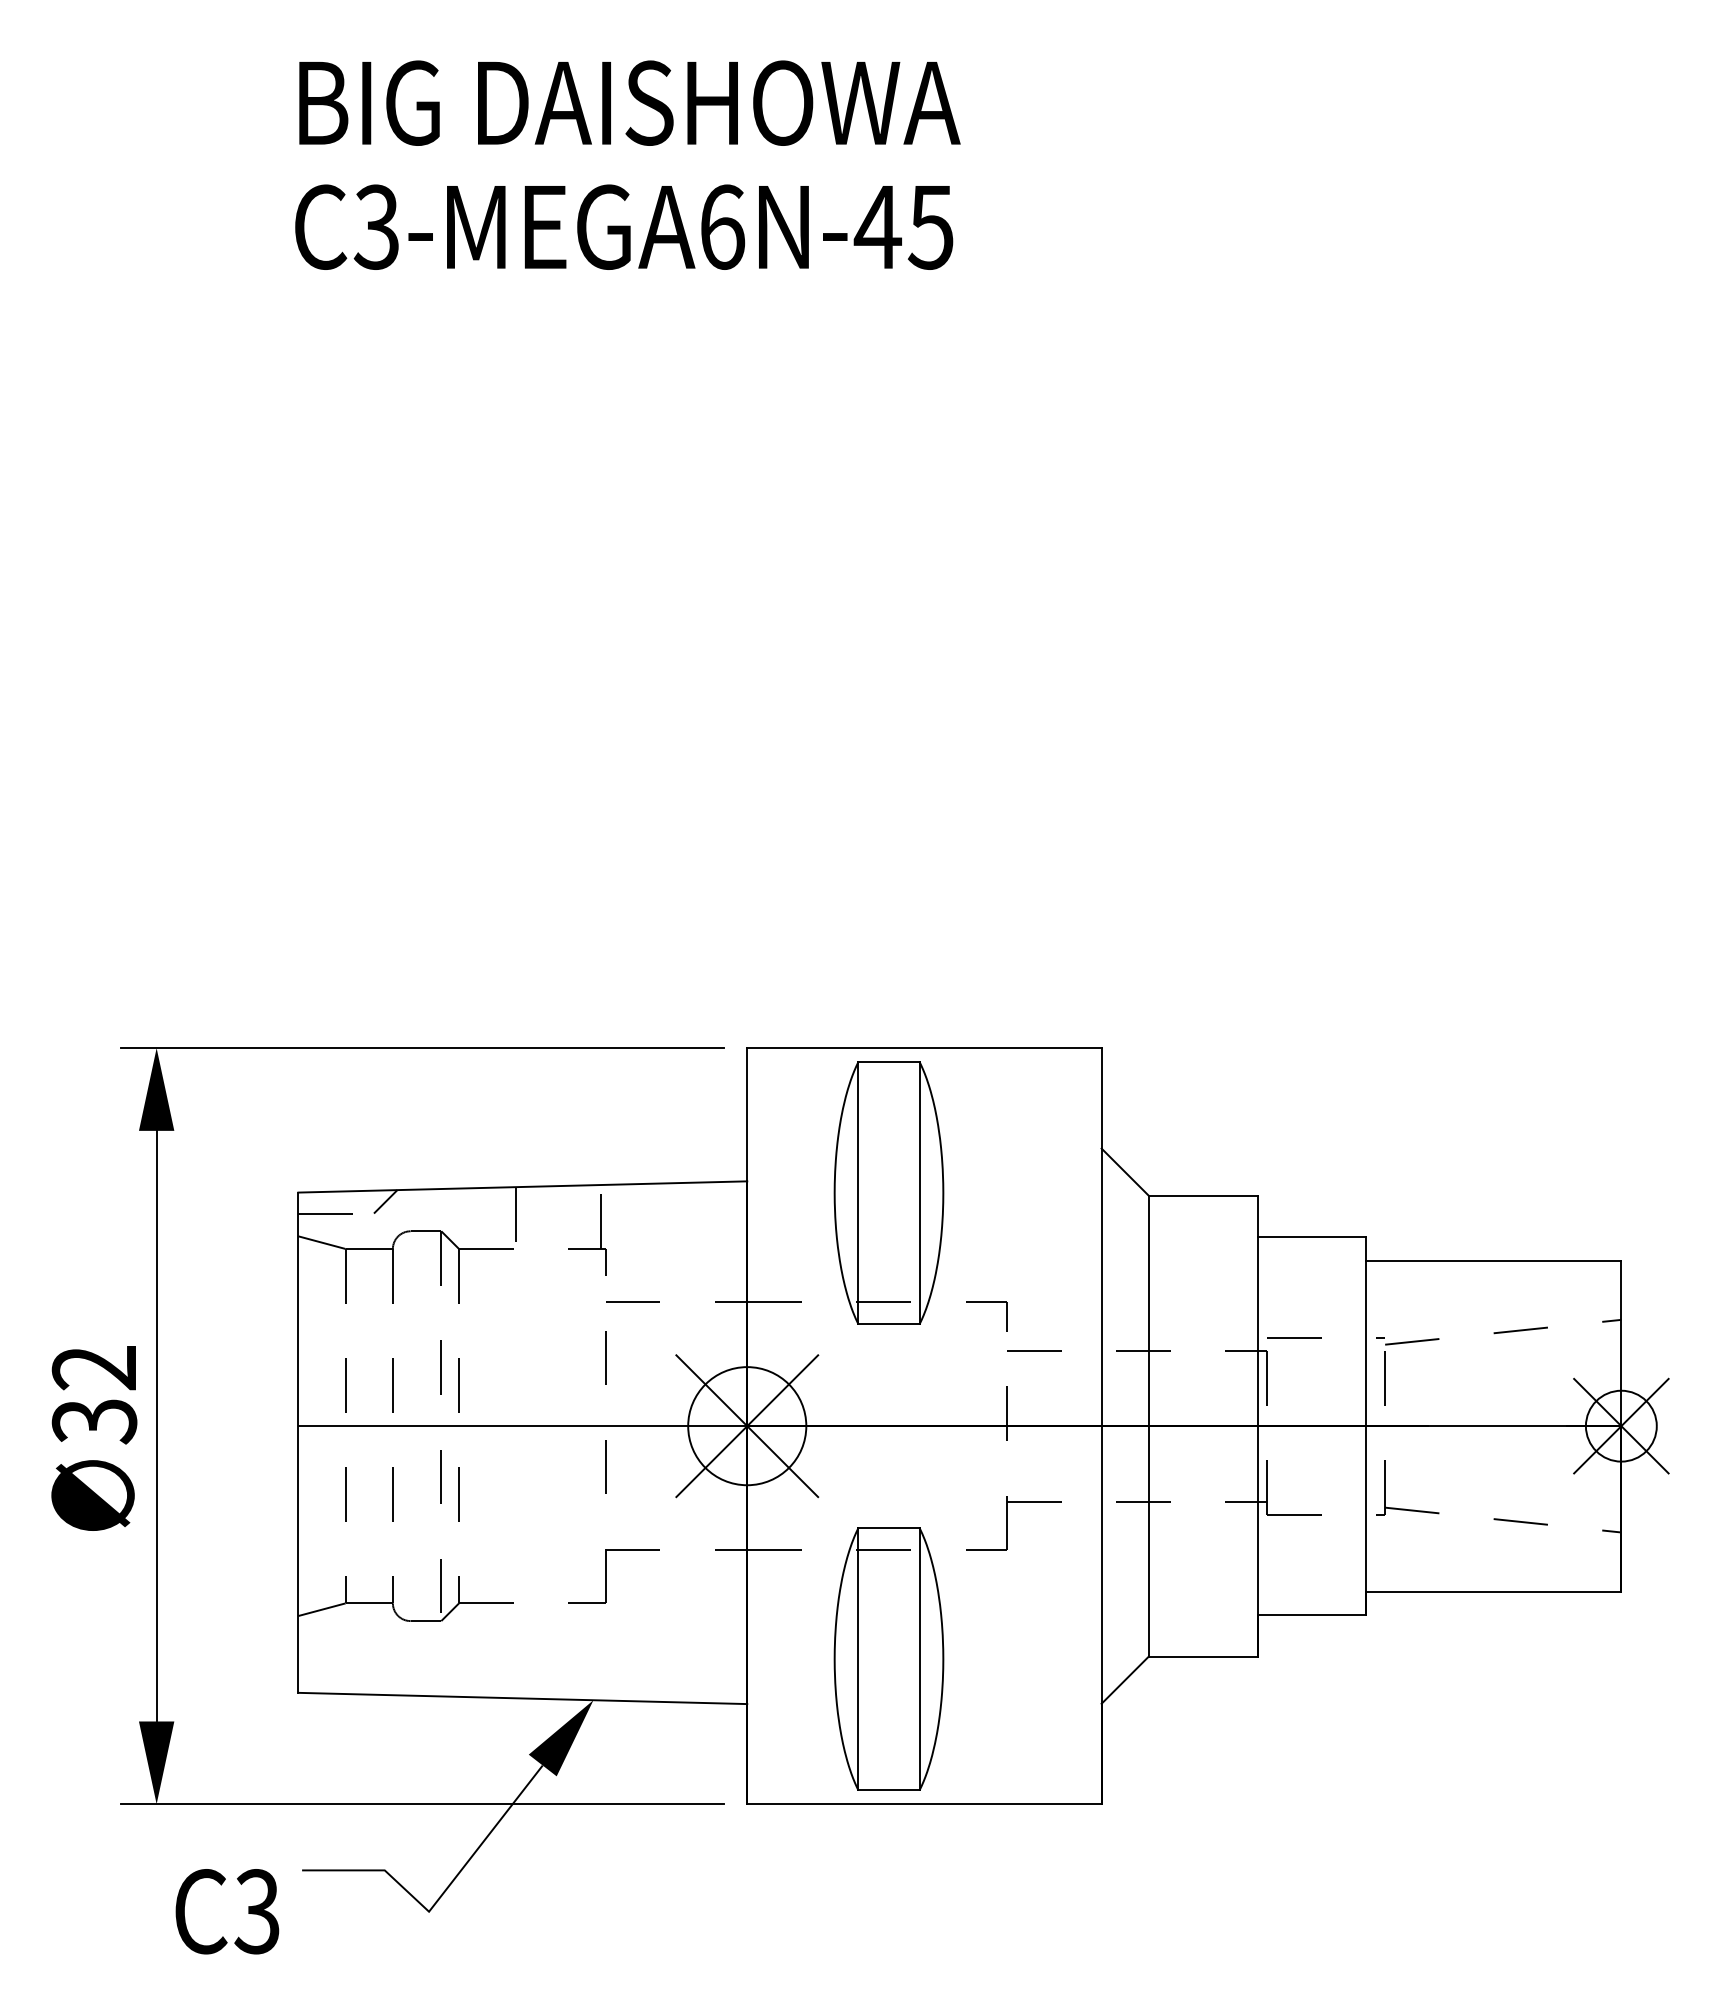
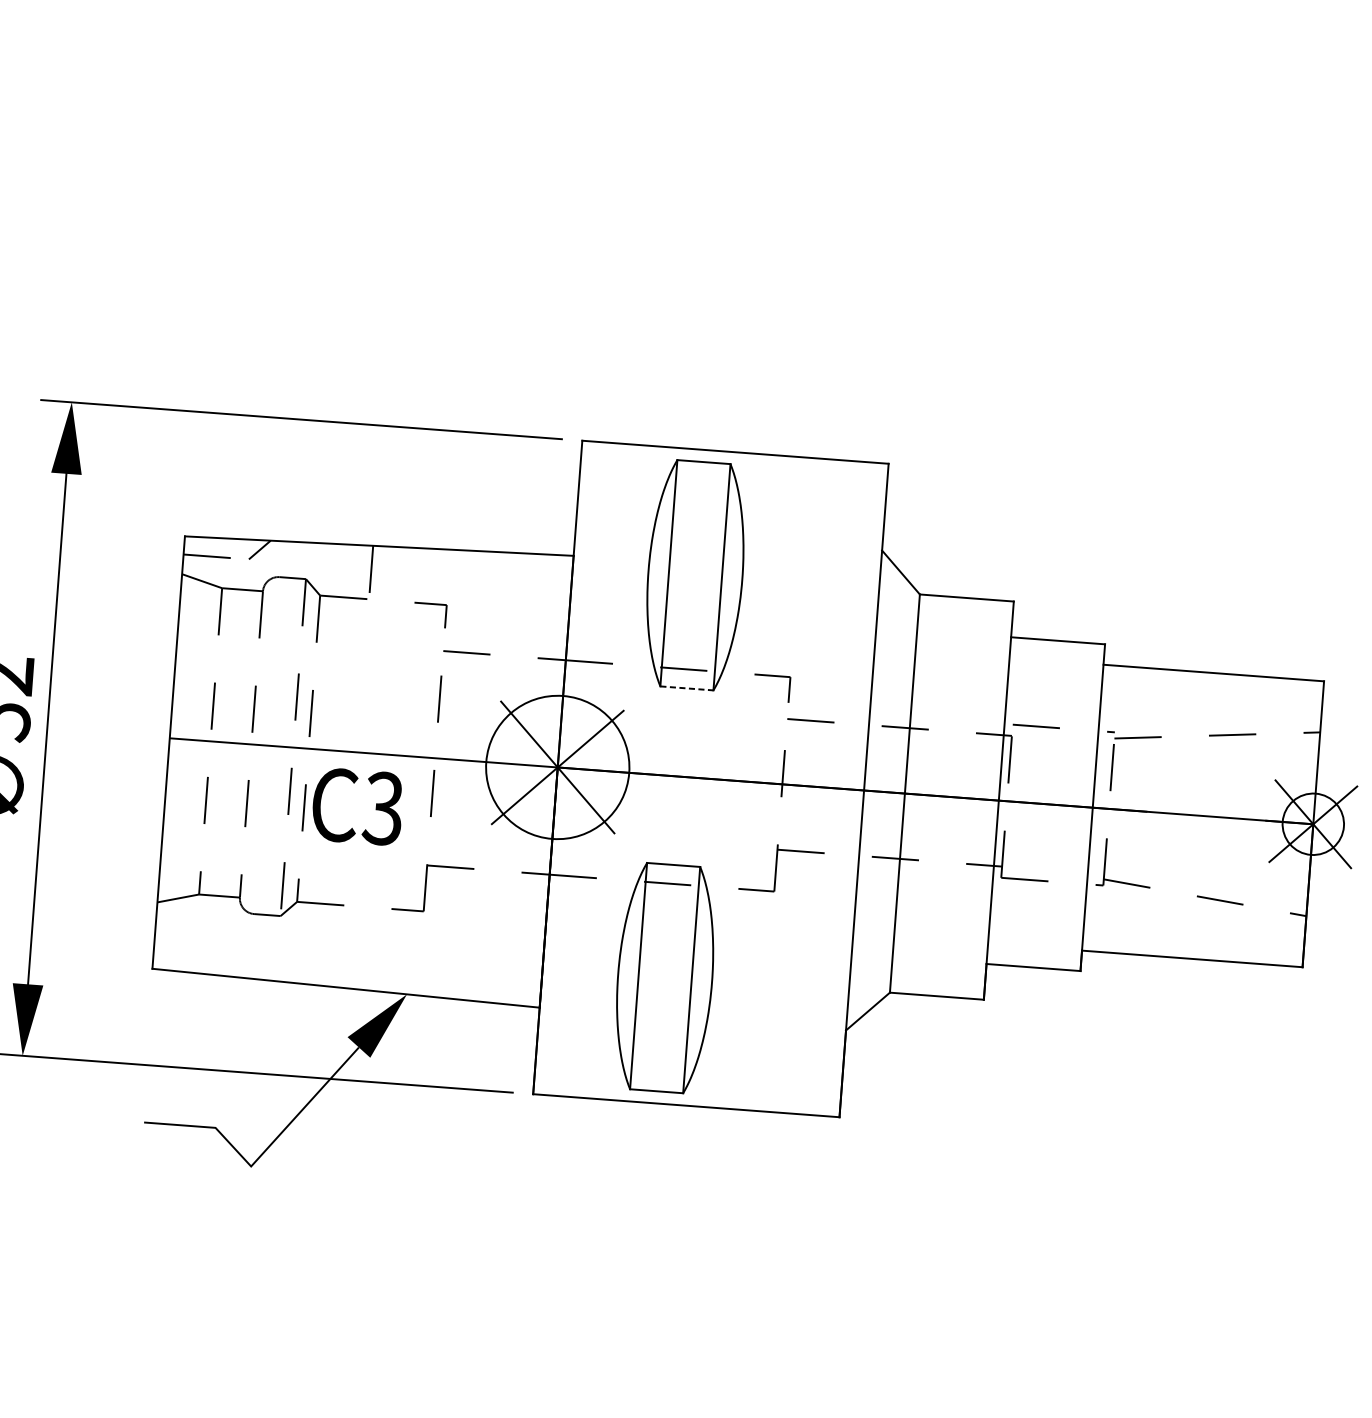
line: (600, 1216) -> (444, 576), removed
line: (889, 1324) -> (687, 688), solid -> dashed
circle: (747, 1426) -> (557, 767), size x1.4
text: (227, 1911) -> (357, 806), moved

